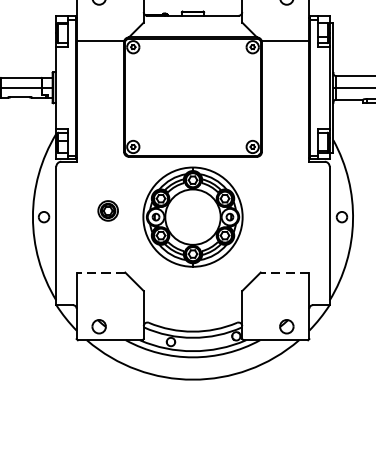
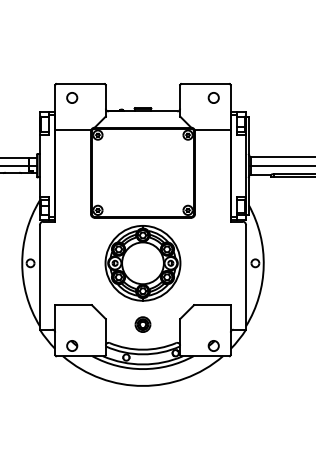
part: (107, 210) -> (142, 324), moved
line: (100, 273) -> (73, 305), dashed -> solid
line: (283, 273) -> (211, 305), dashed -> solid

